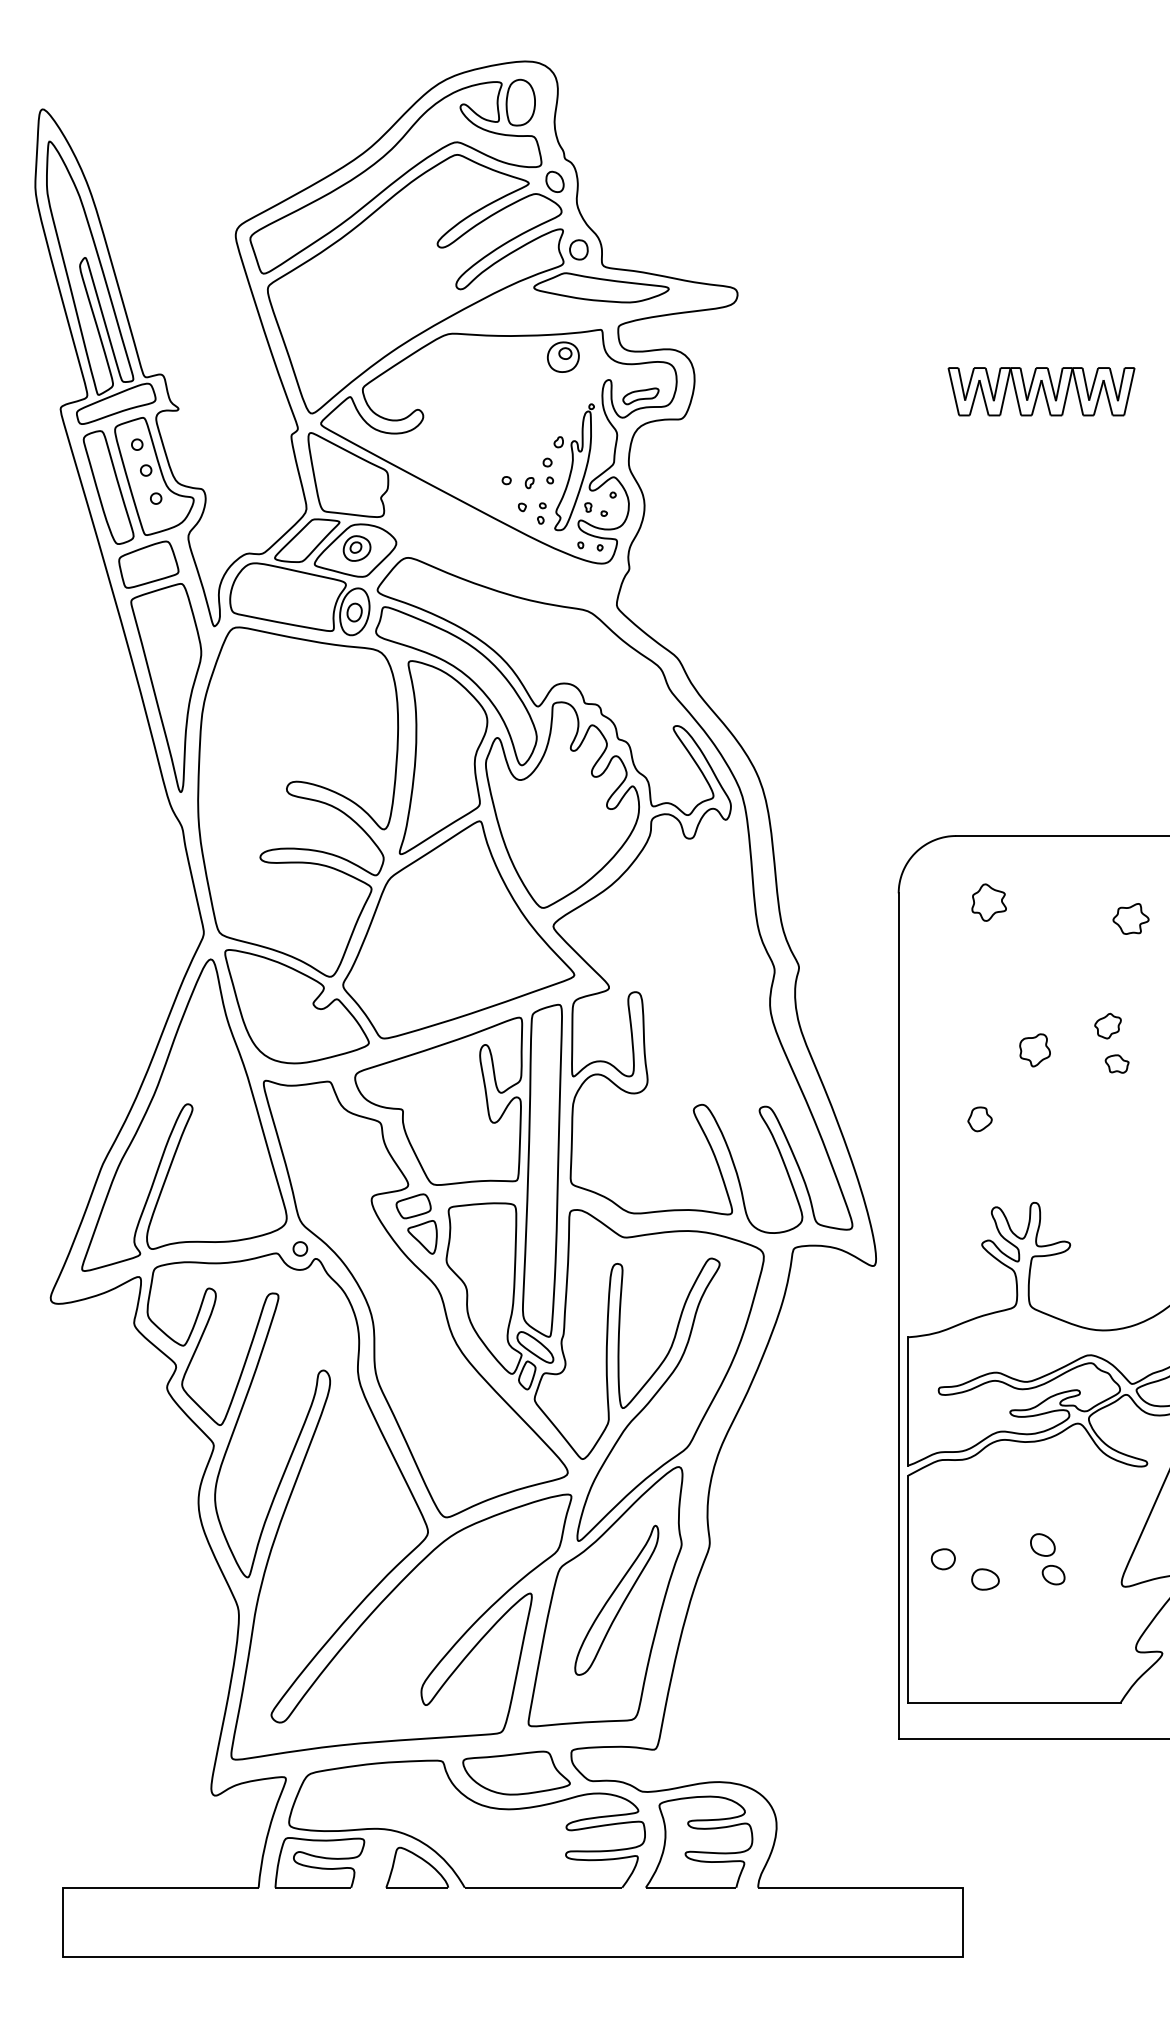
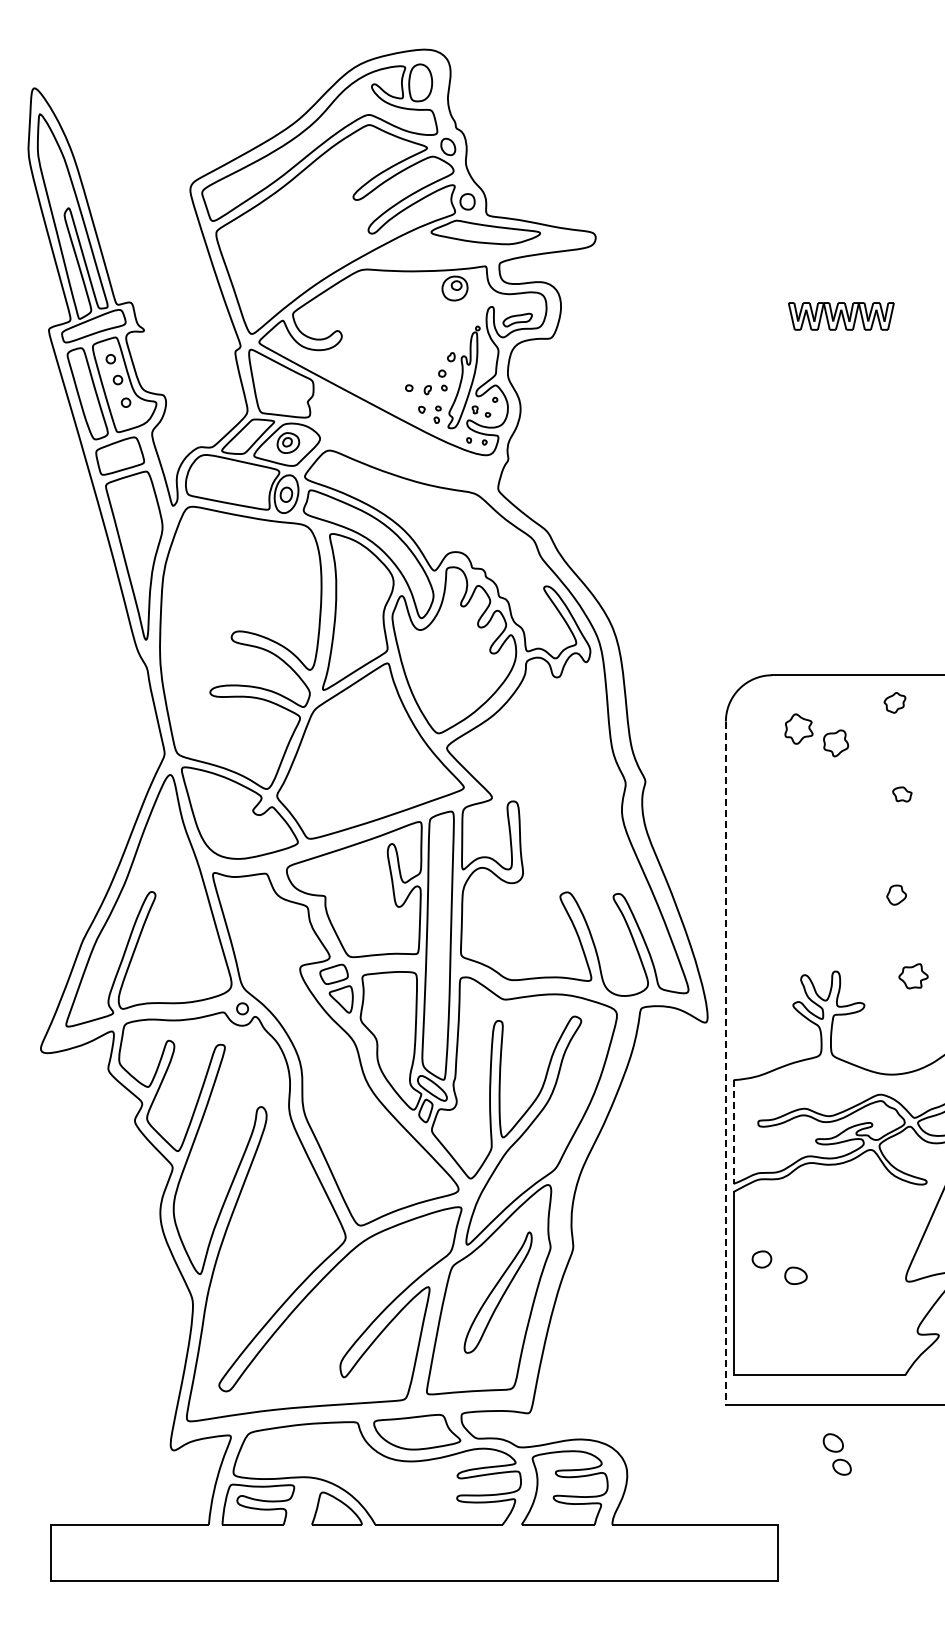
part: (1041, 391) -> (841, 316), size x0.7
part: (1130, 919) -> (913, 976), moved
part: (1107, 1025) -> (894, 702), moved
part: (1035, 1050) -> (836, 743), moved
part: (1117, 1064) -> (902, 794), moved
part: (979, 1118) -> (896, 894), moved
line: (898, 1316) -> (725, 1063), solid -> dashed
line: (908, 1402) -> (733, 1132), solid -> dashed
part: (1046, 1559) -> (836, 1454), moved

